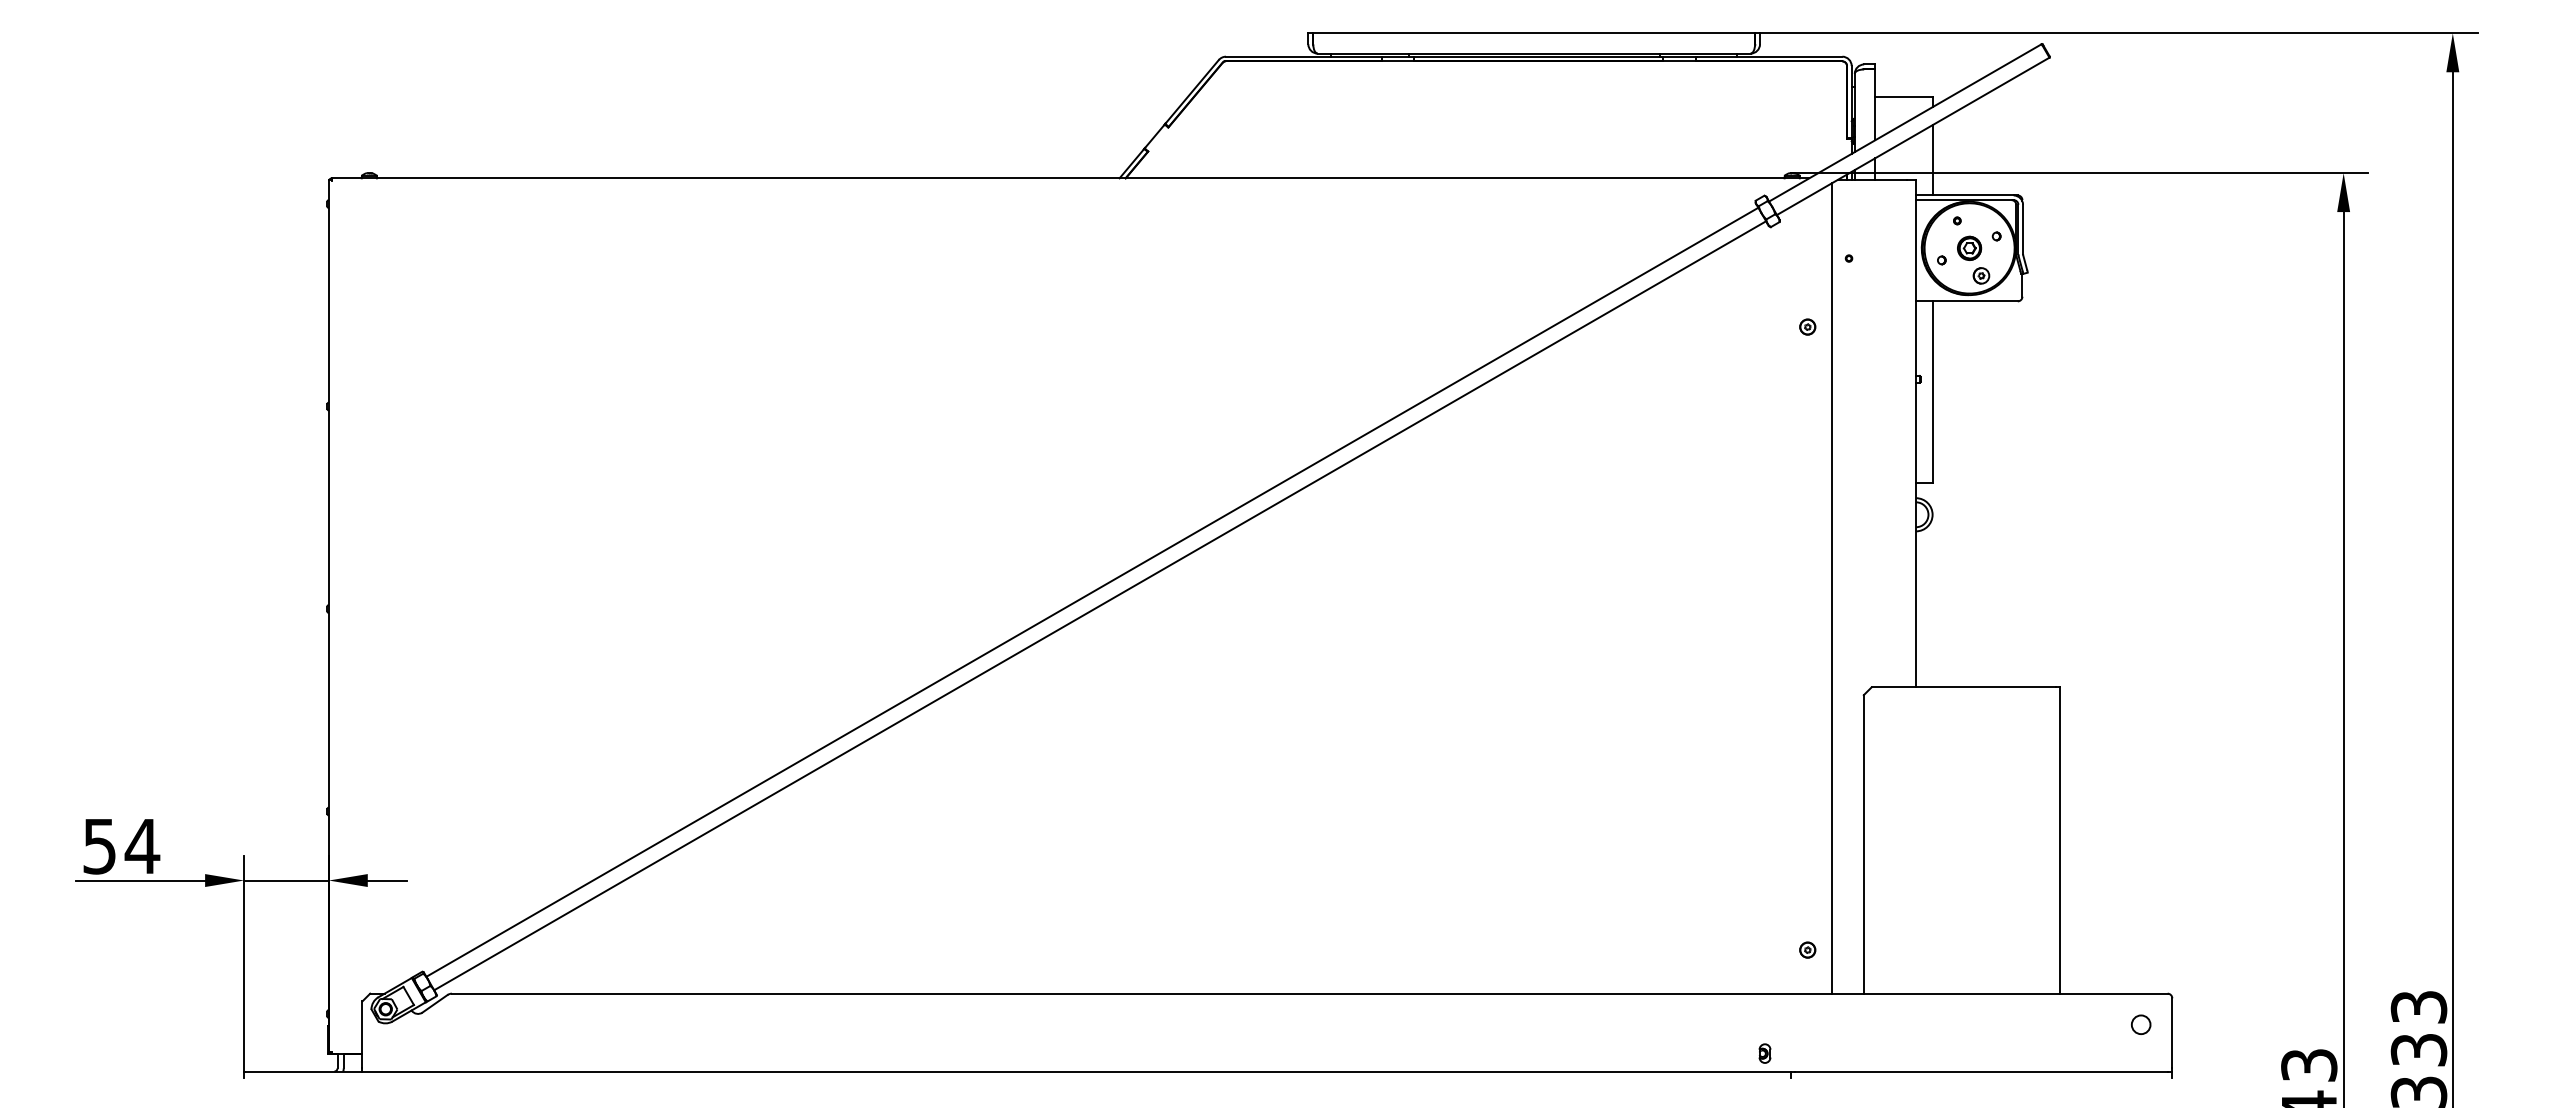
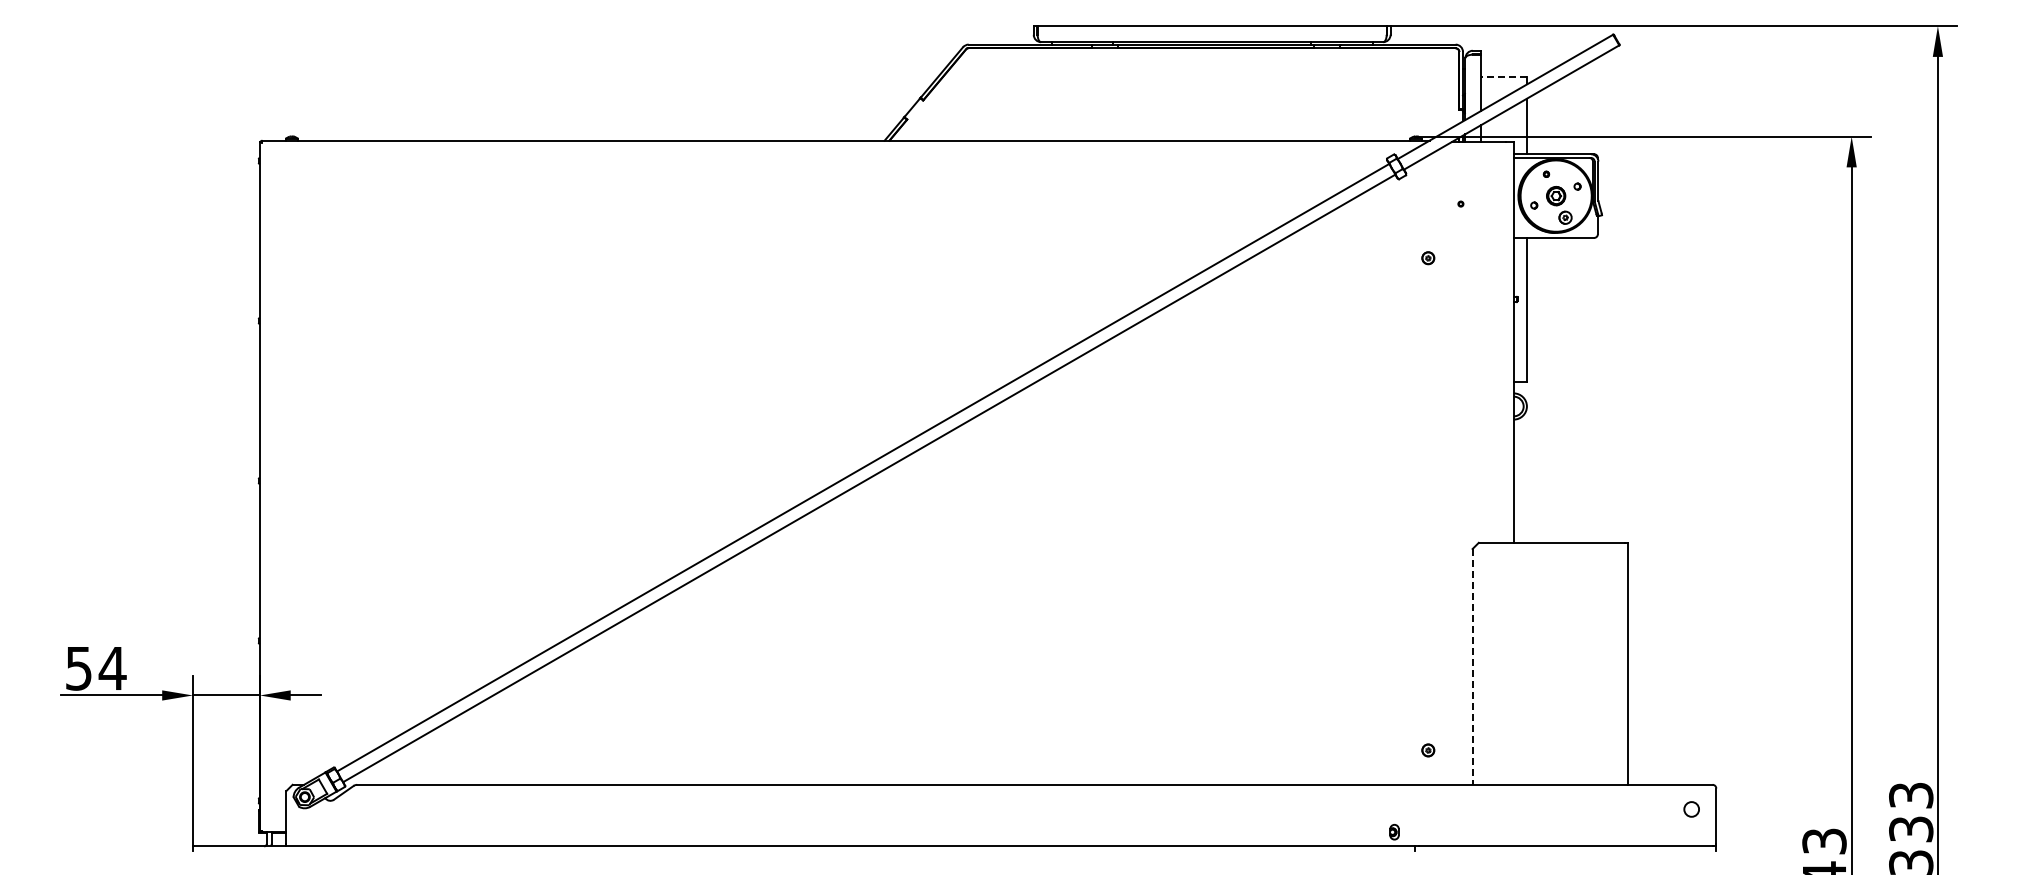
line: (1904, 97) -> (1504, 76), solid -> dashed
line: (1832, 588) -> (1447, 464), removed
line: (1863, 843) -> (1472, 666), solid -> dashed

